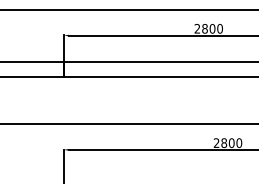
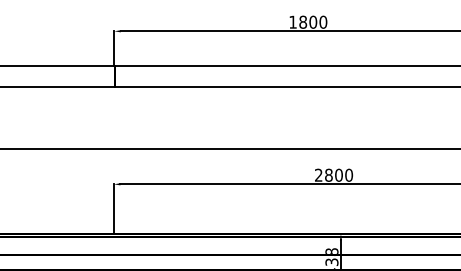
text: (197, 28) -> (292, 21), 2800 -> 1800

